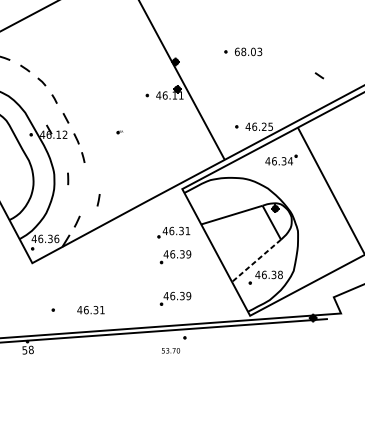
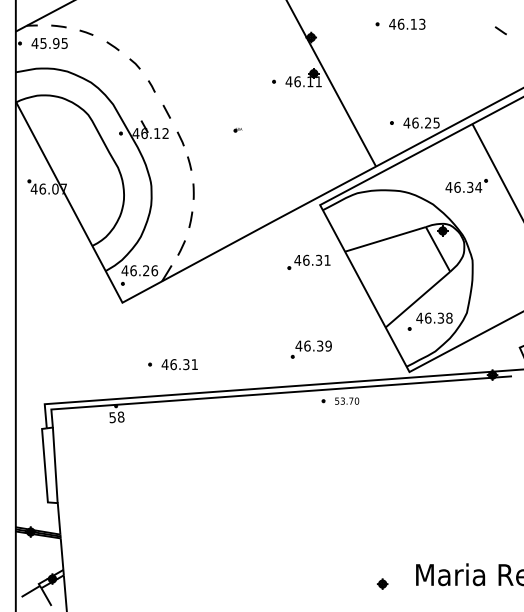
text: (245, 51) -> (403, 23), 68.03 -> 46.13
line: (319, 75) -> (500, 30), moved
part: (281, 159) -> (466, 185), moved
line: (68, 178) -> (193, 191), moved
line: (98, 200) -> (190, 219), moved
text: (50, 238) -> (146, 270), 46.36 -> 46.26
part: (175, 256) -> (310, 294), removed
line: (256, 260) -> (417, 299), dashed -> solid
text: (90, 310) -> (179, 364), moved
text: (171, 350) -> (347, 400), moved

